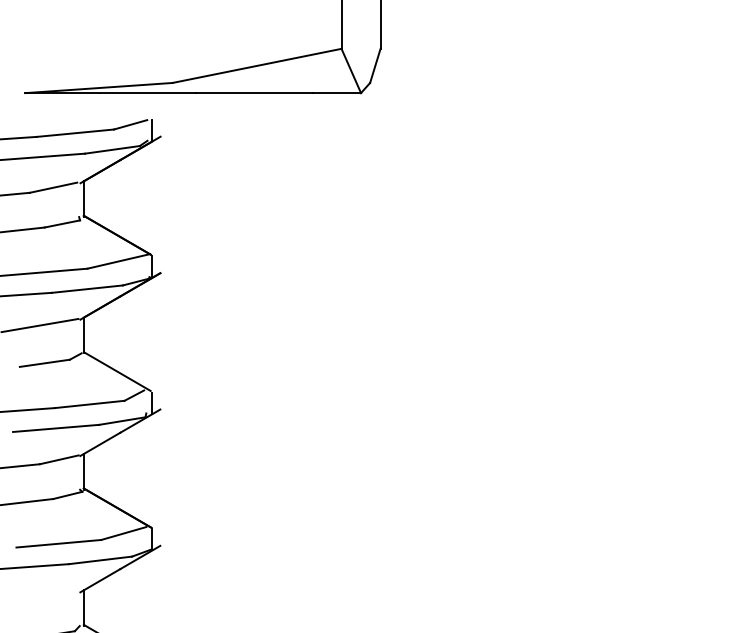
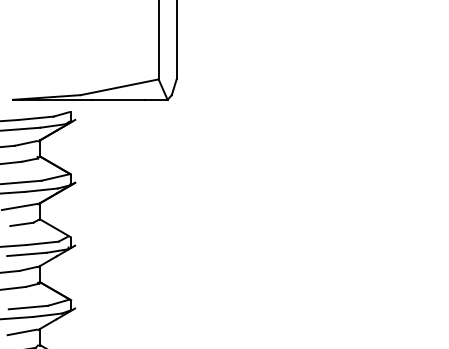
line: (44, 597) -> (21, 332), added

